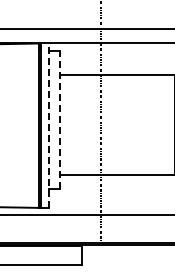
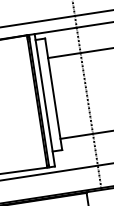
line: (60, 119) -> (53, 93), dashed -> solid
line: (48, 125) -> (44, 100), dashed -> solid

